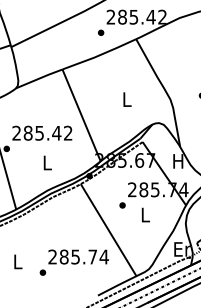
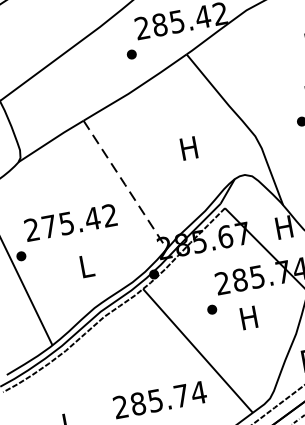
text: (126, 99) -> (188, 148), L -> H
line: (81, 115) -> (125, 185), solid -> dashed
text: (27, 132) -> (48, 225), 285.42 -> 275.42
text: (145, 214) -> (249, 317), L -> H

